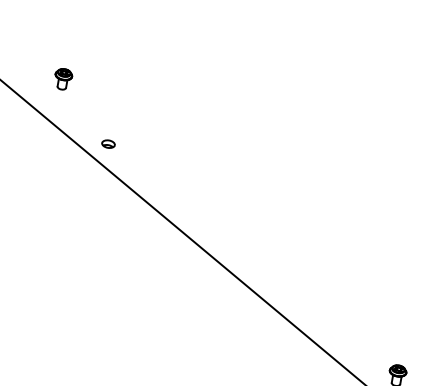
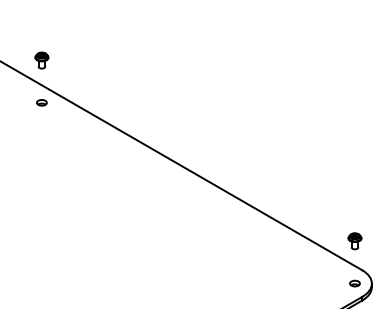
part: (62, 79) -> (41, 60), moved
part: (108, 143) -> (41, 102), moved

